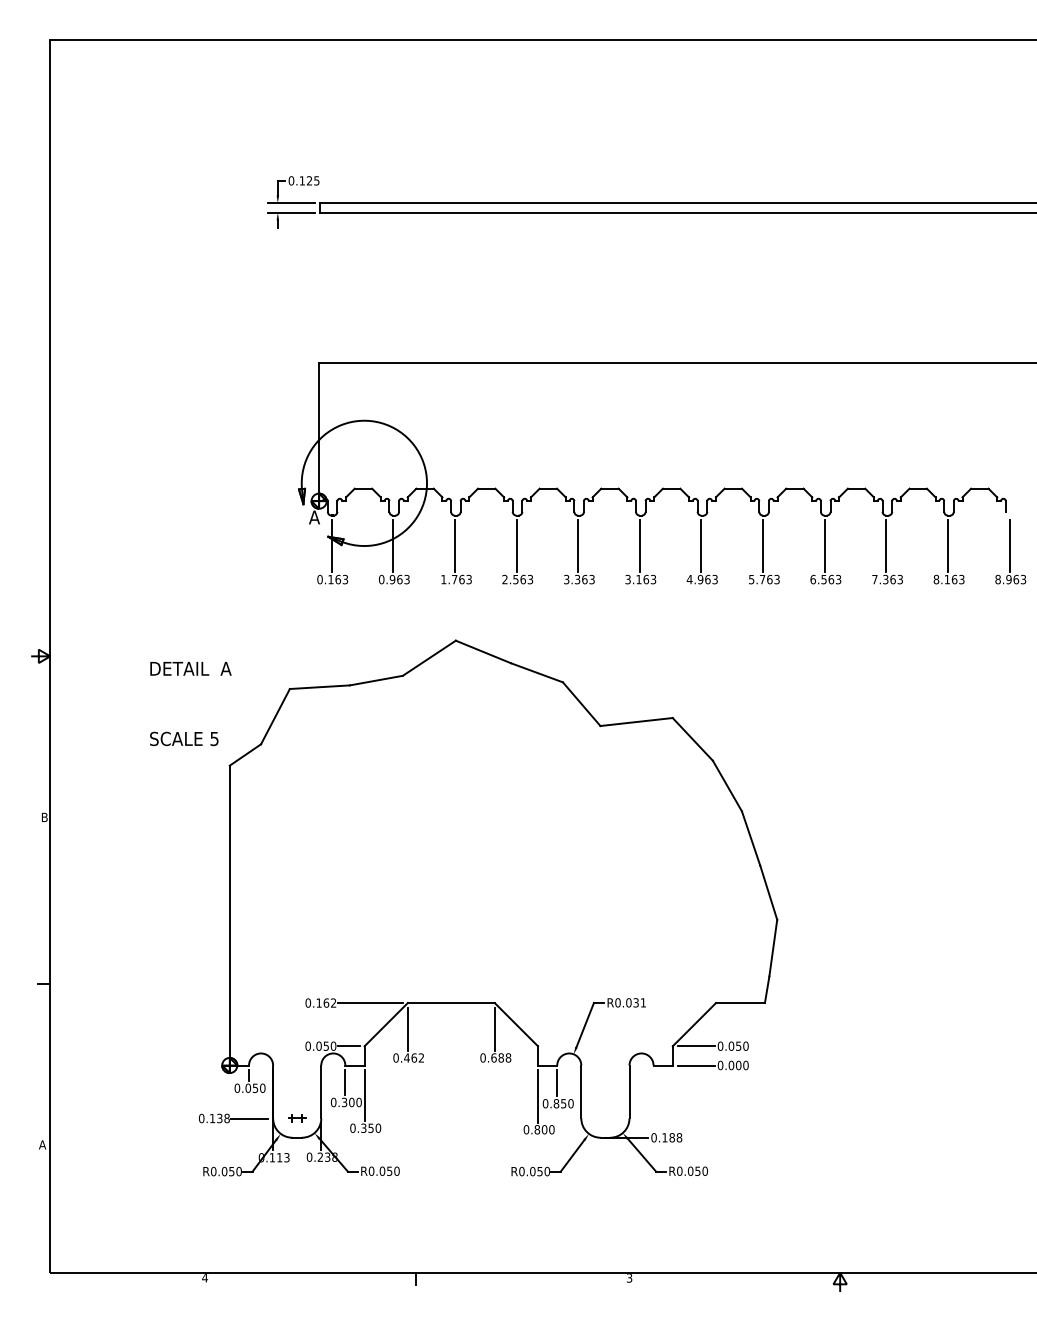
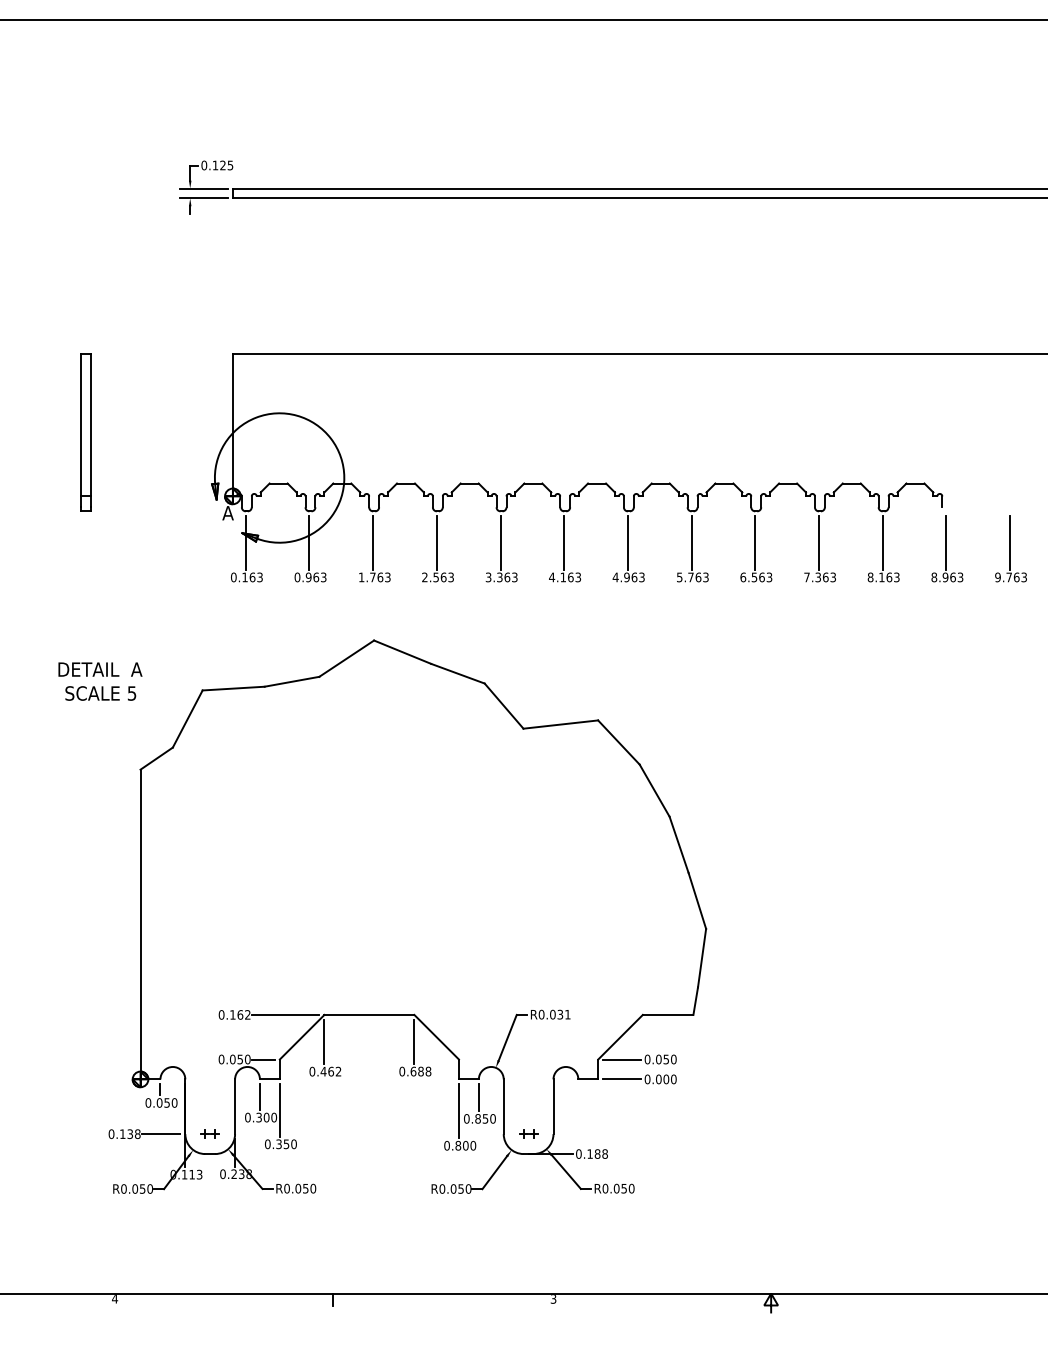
part: (176, 439) -> (85, 432), added
text: (628, 579) -> (552, 577), 3.163 -> 4.163
text: (184, 738) -> (101, 693), moved
part: (605, 1118) -> (528, 1134), added

